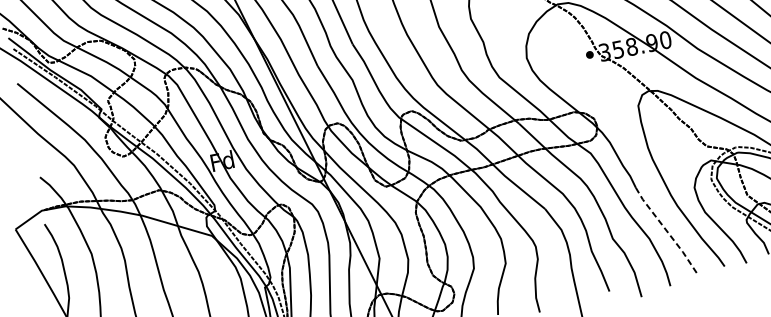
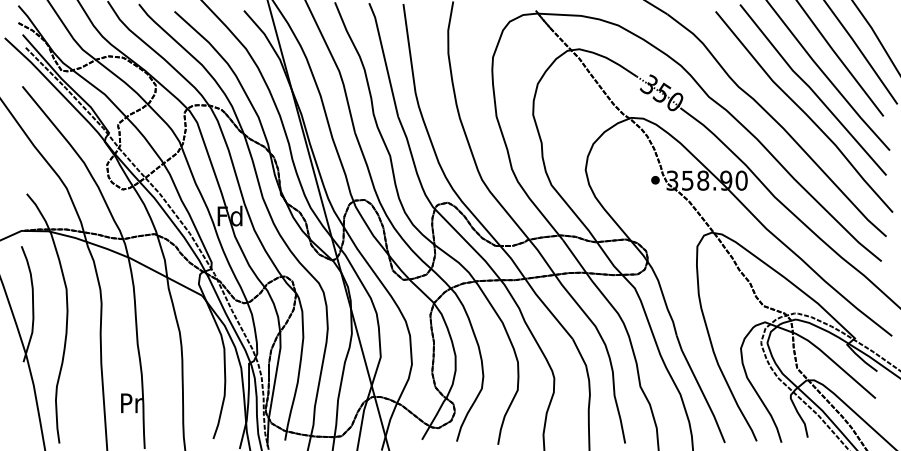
line: (667, 230) -> (701, 389), dashed -> solid

